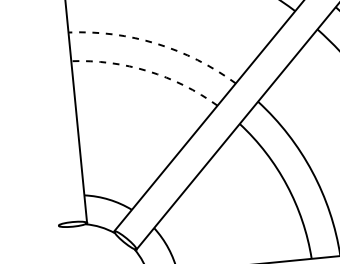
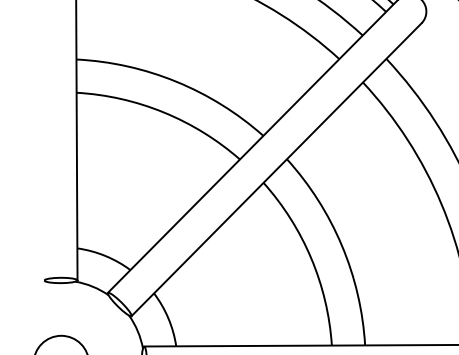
arc: (156, 43) -> (176, 81), dashed -> solid
arc: (147, 71) -> (163, 112), dashed -> solid

